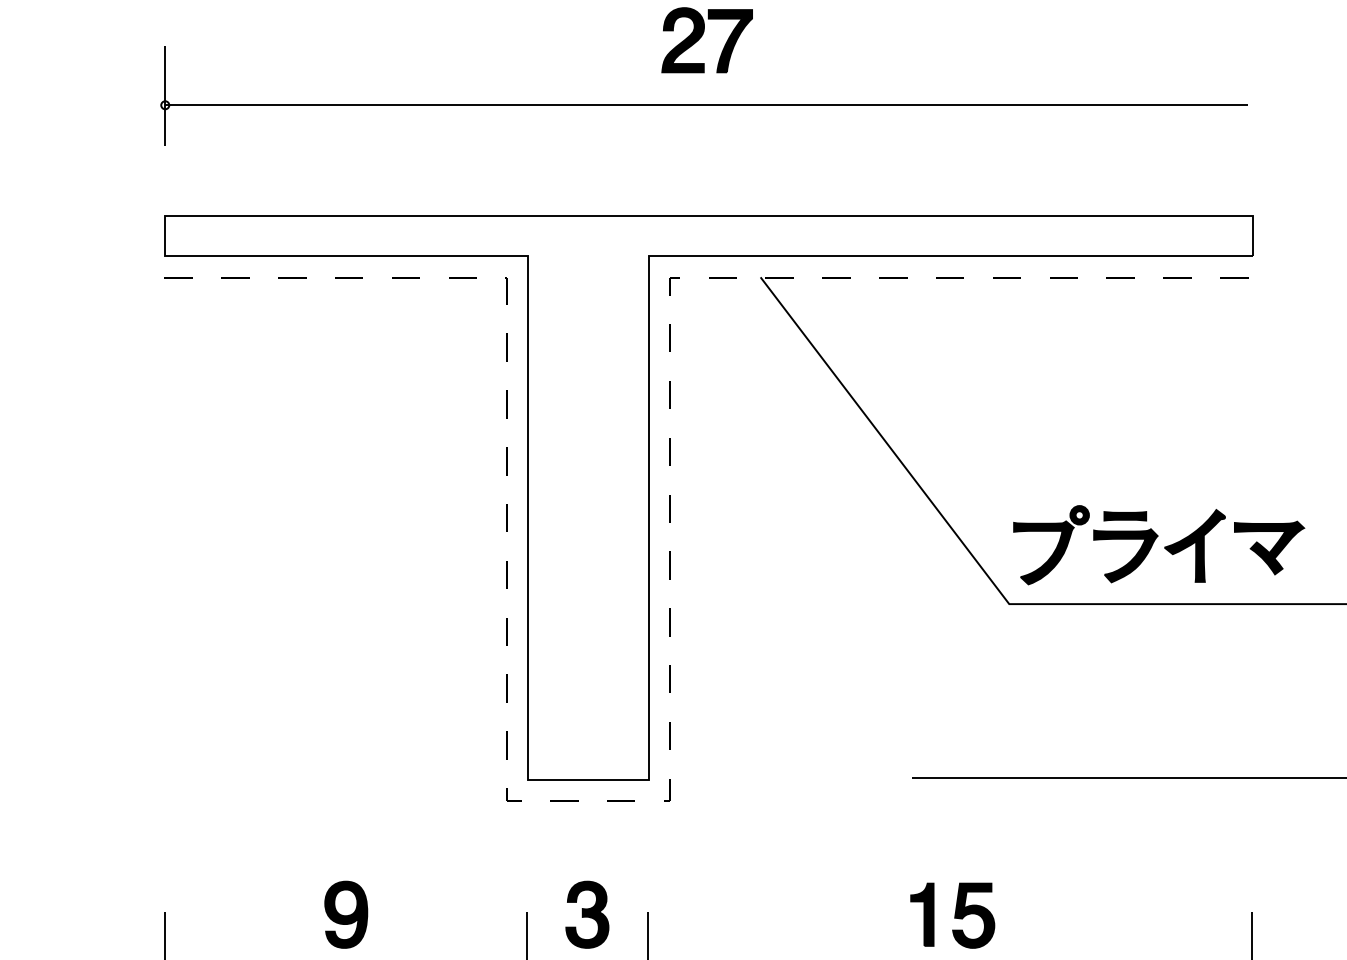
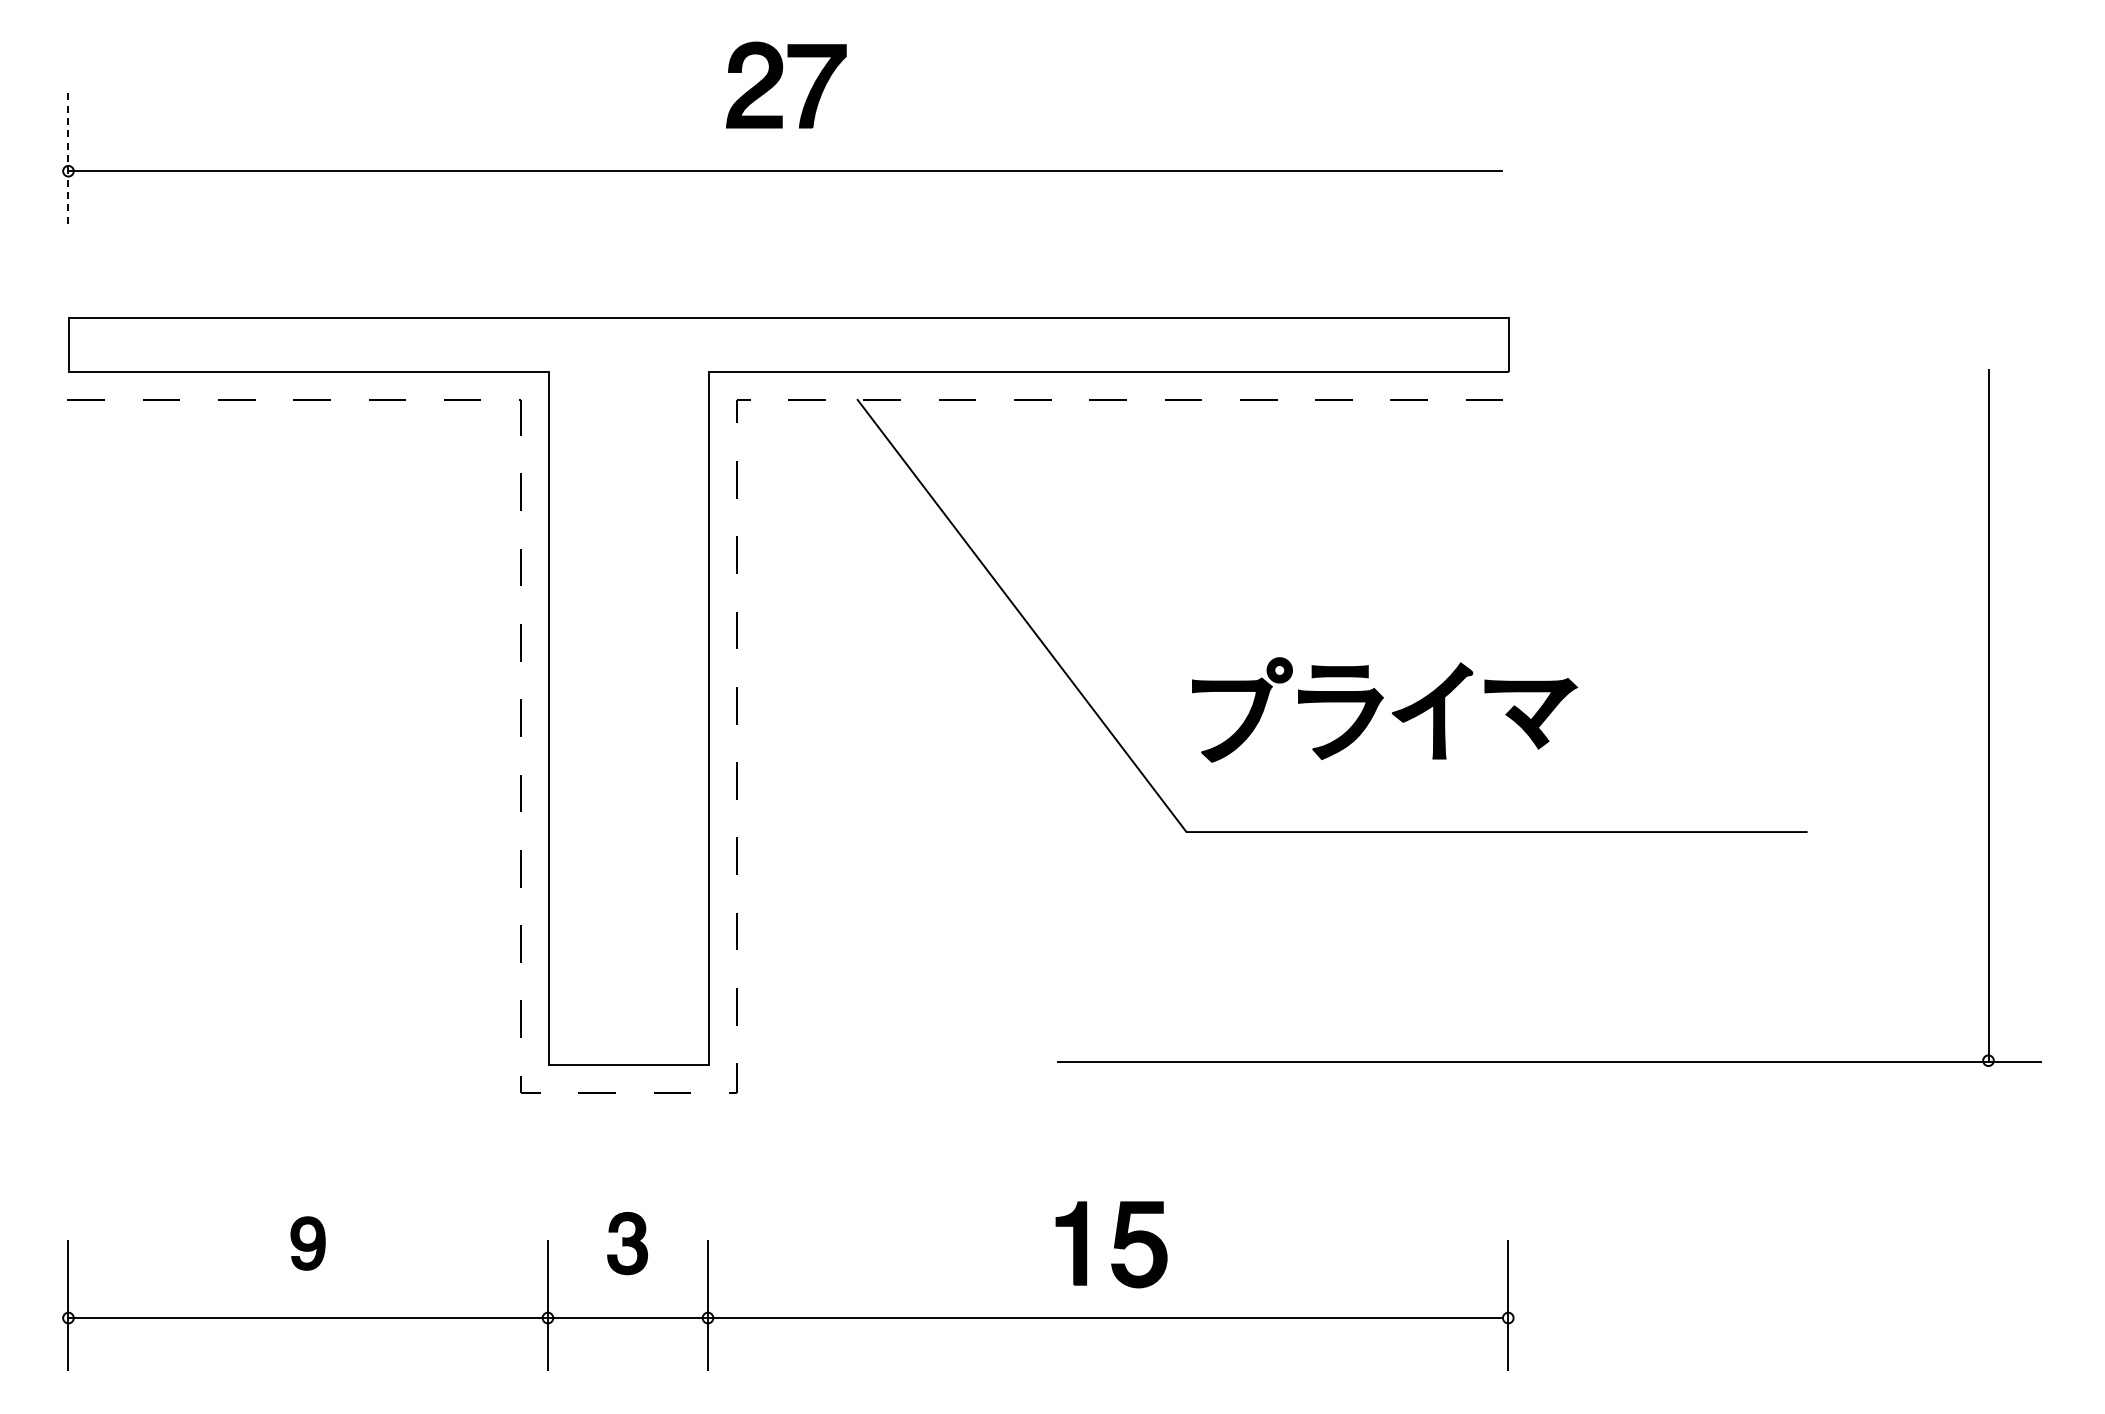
line: (165, 95) -> (68, 158), solid -> dashed
part: (1154, 542) -> (1378, 706), moved
part: (345, 914) -> (307, 1243), size x0.6
part: (587, 914) -> (627, 1243), size x0.7

